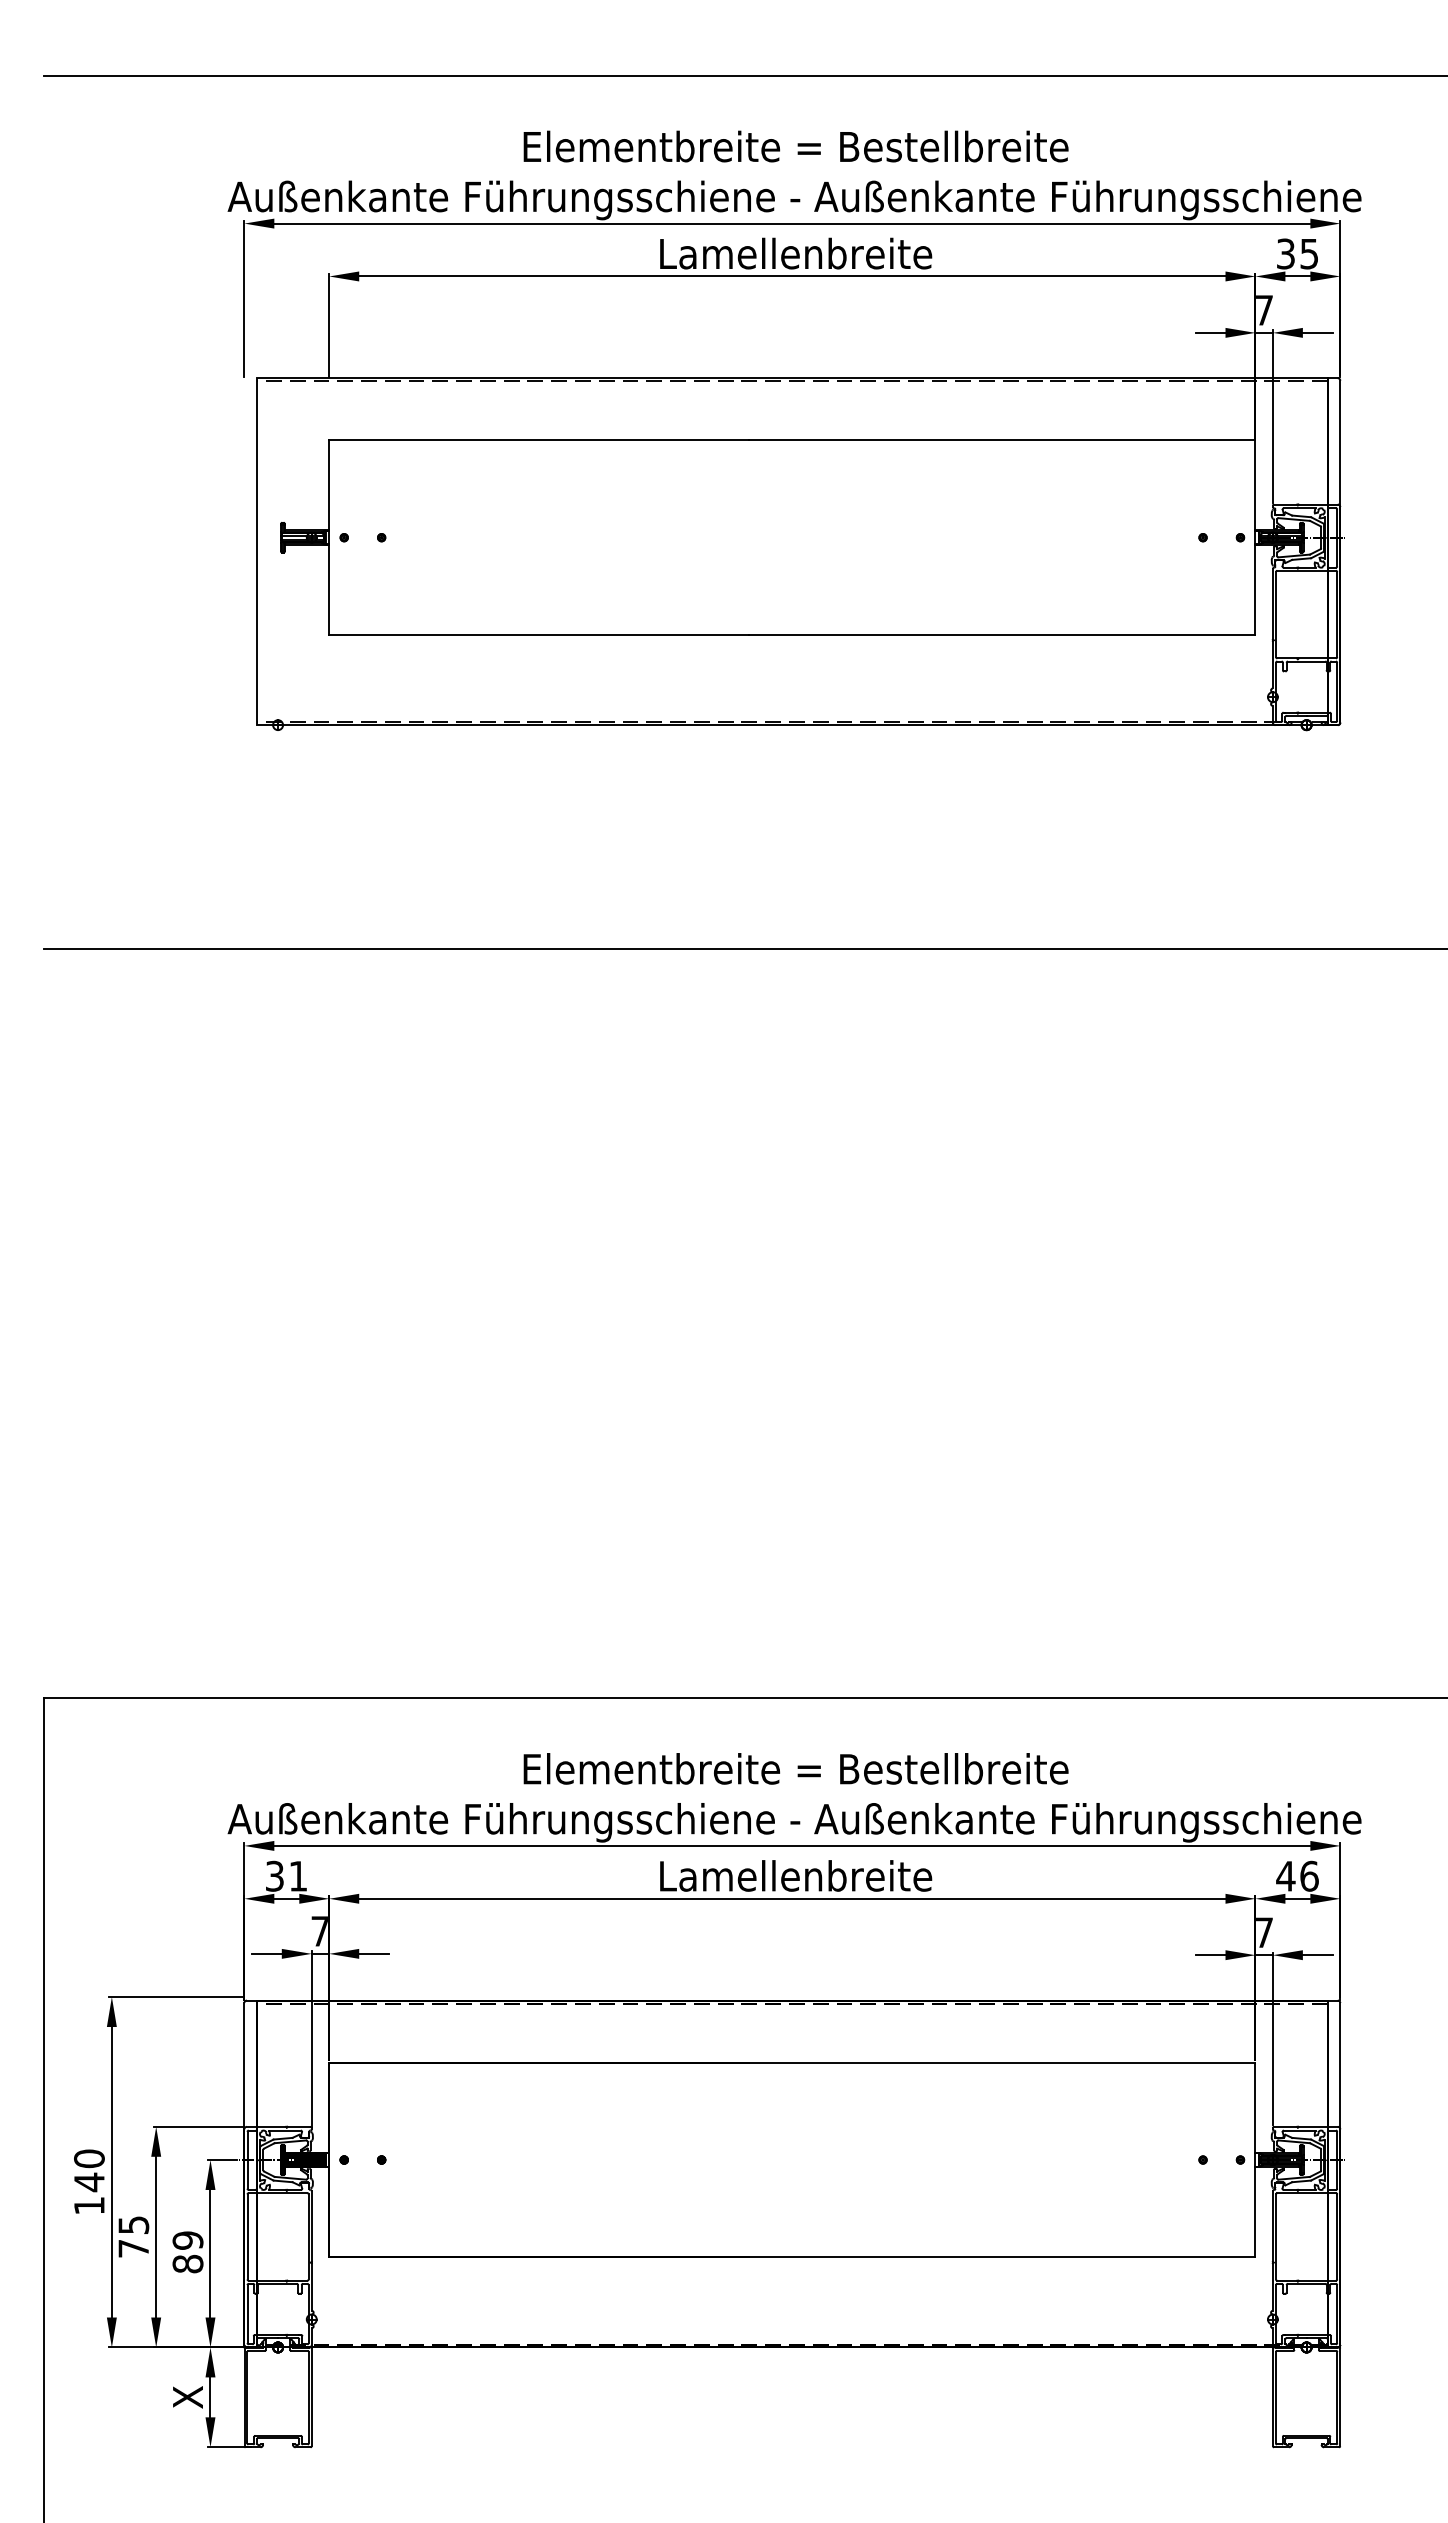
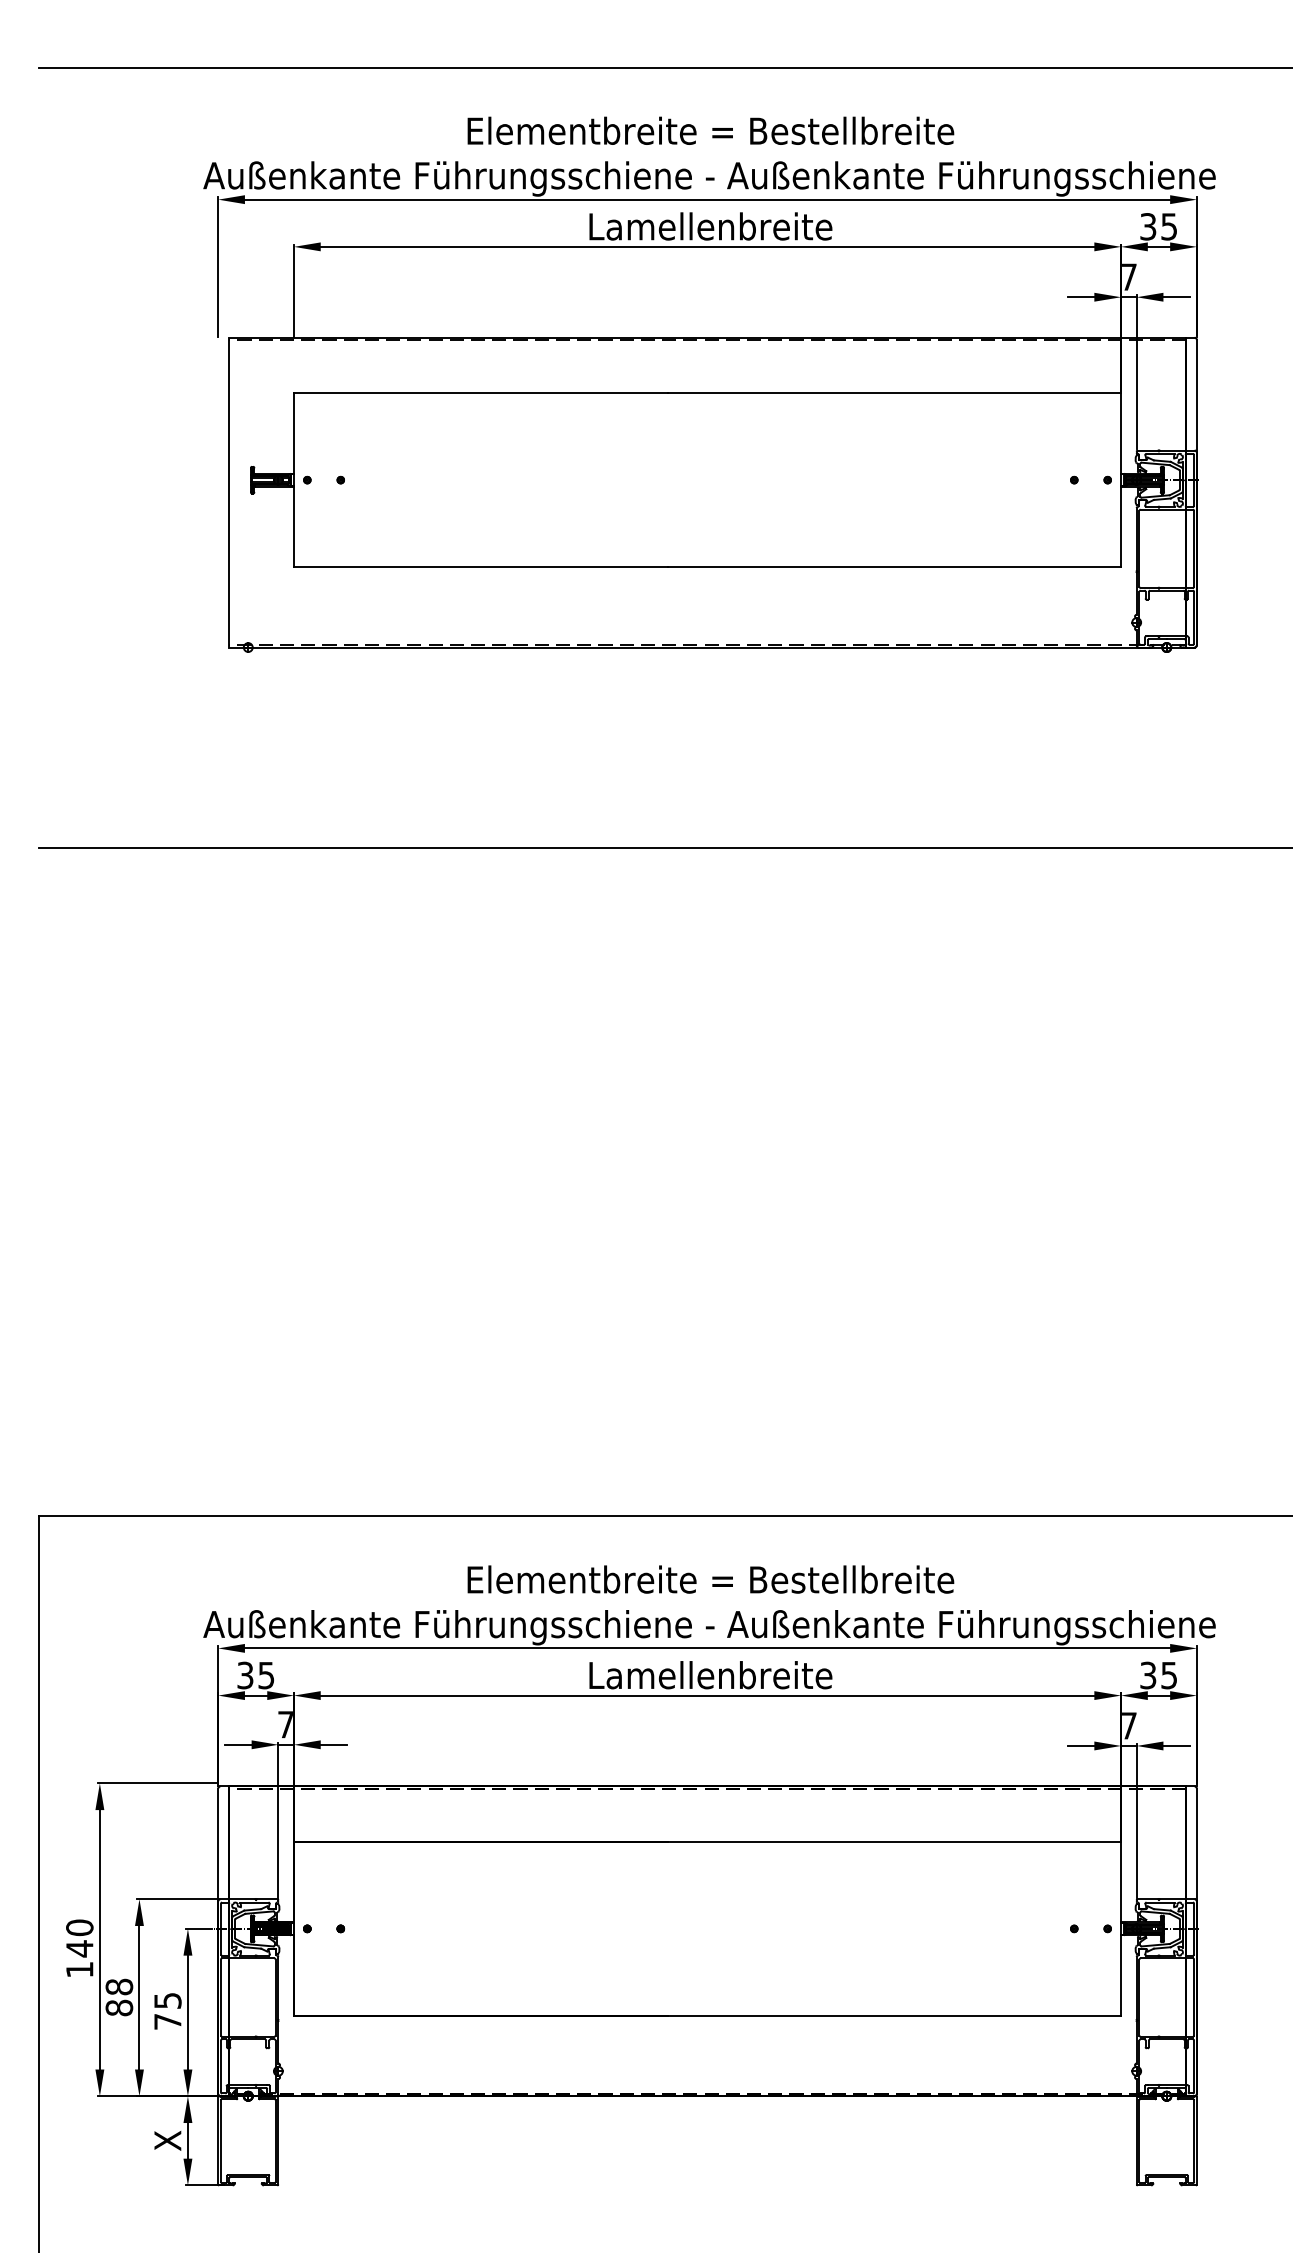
text: (1297, 1875) -> (1158, 1674), 46 -> 35
text: (297, 1876) -> (265, 1675), 31 -> 35
text: (133, 2236) -> (119, 1997), 75 -> 88
text: (187, 2252) -> (167, 2011), 89 -> 75

